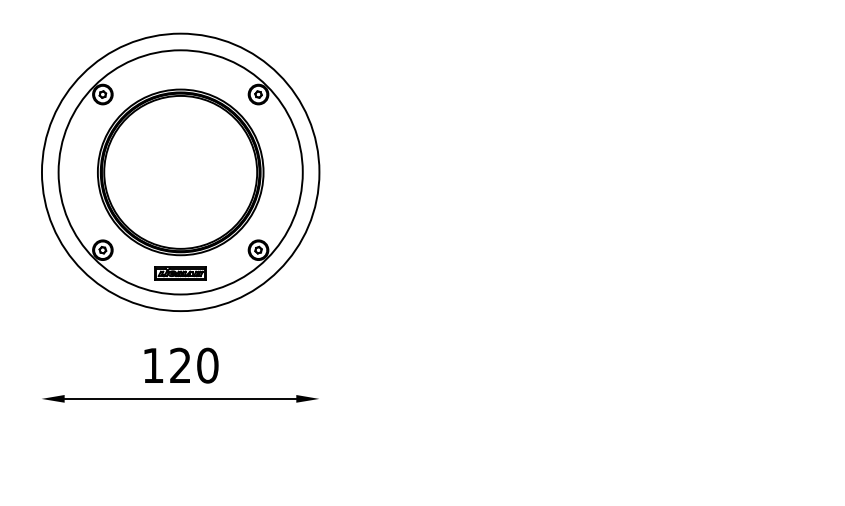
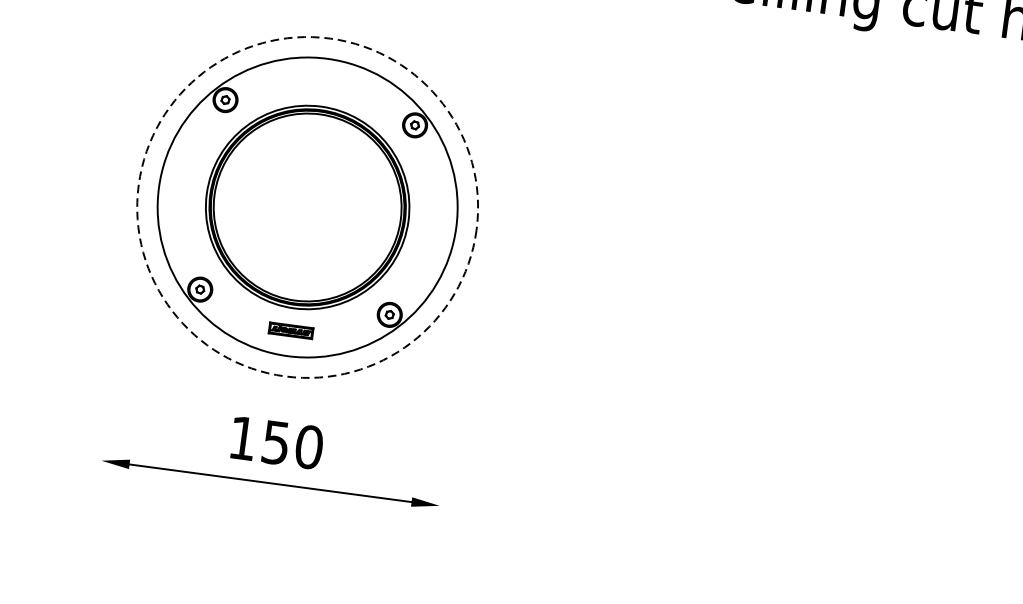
circle: (180, 172) -> (307, 207), solid -> dashed
part: (180, 273) -> (290, 330), size x0.7
text: (180, 365) -> (276, 442), 120 -> 150

